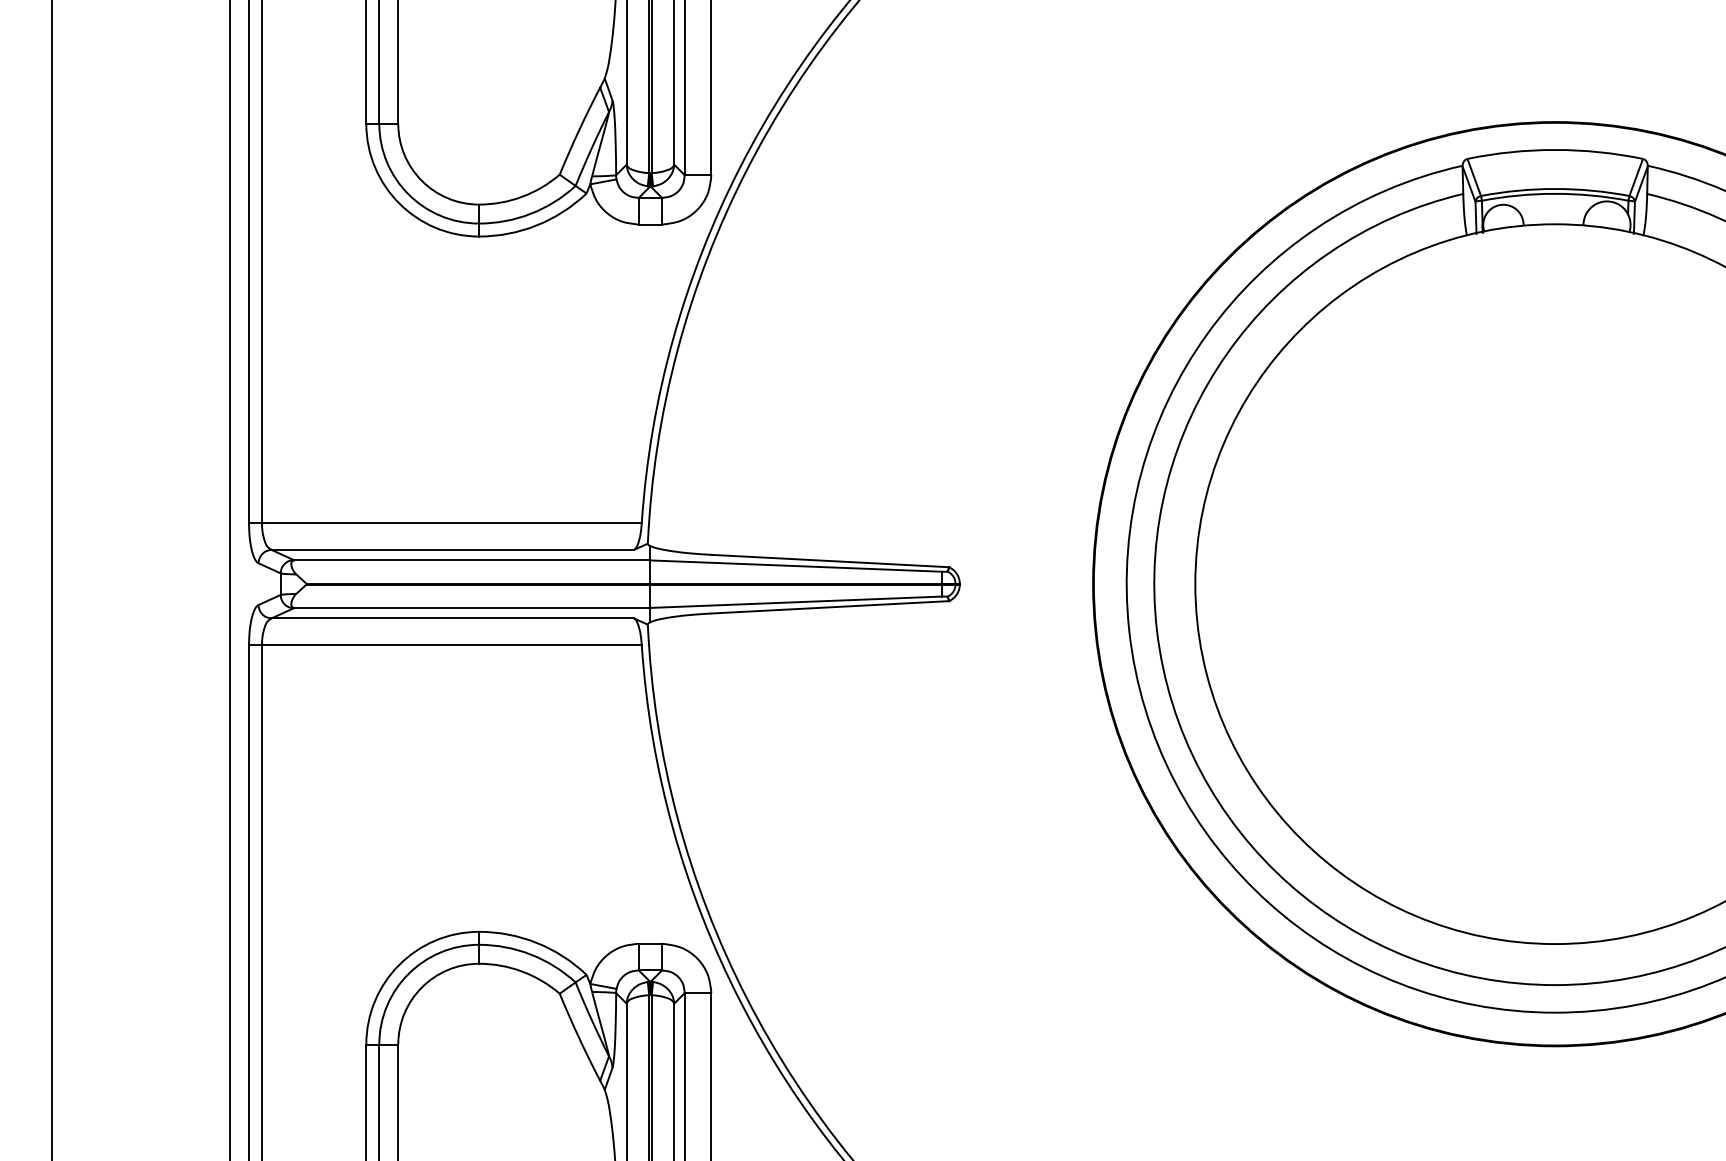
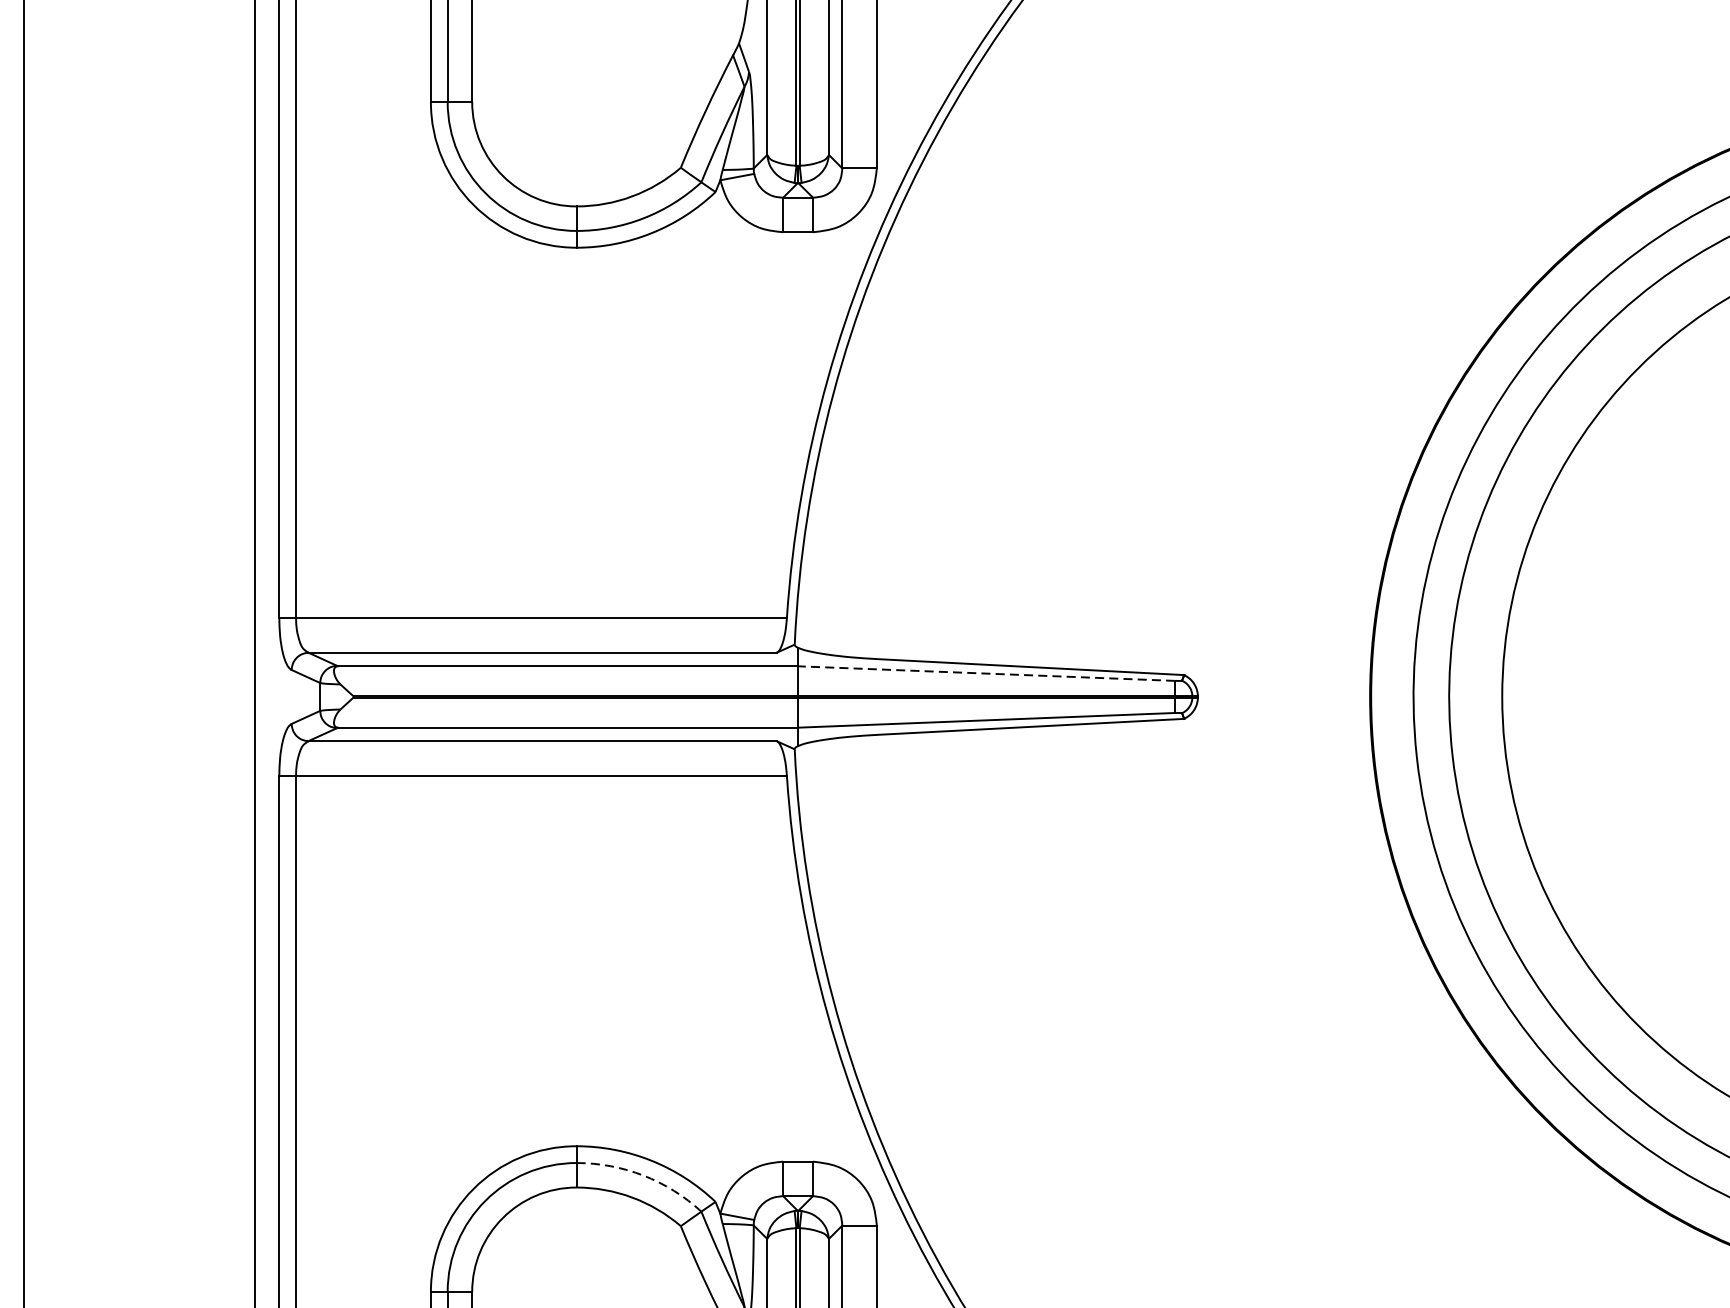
line: (796, 566) -> (986, 674), solid -> dashed
arc: (530, 954) -> (643, 1175), solid -> dashed

